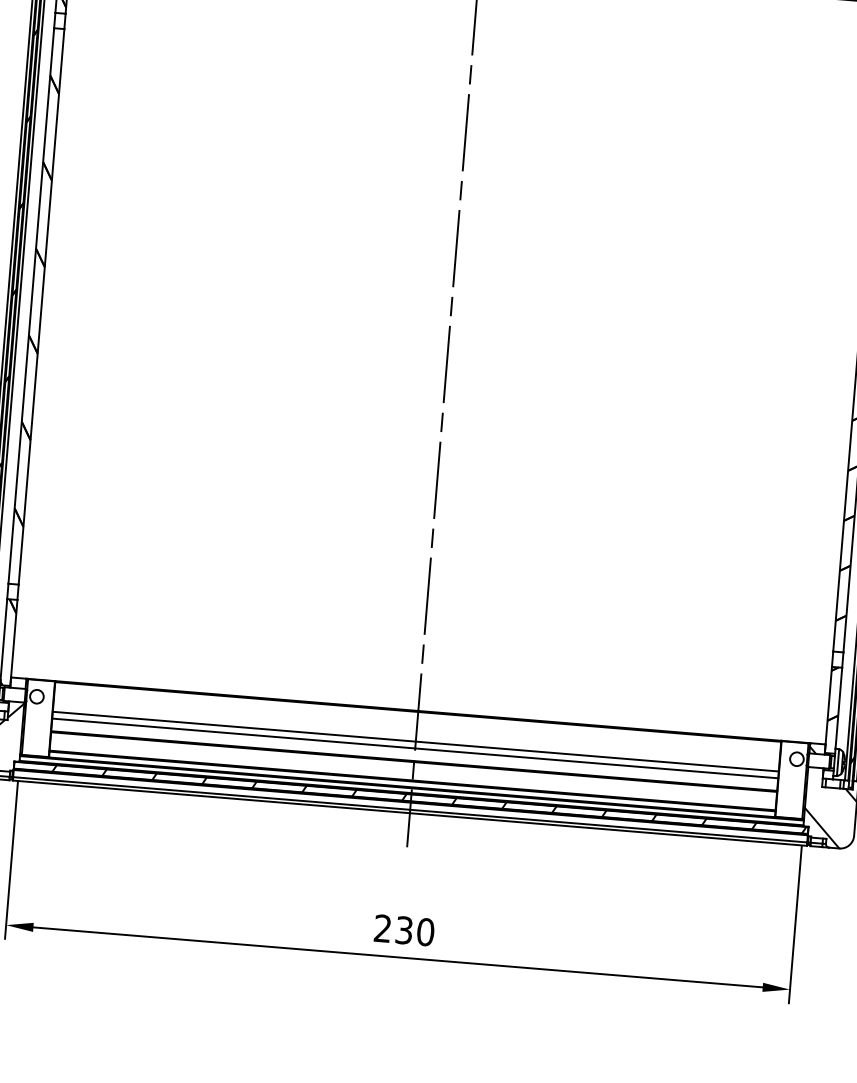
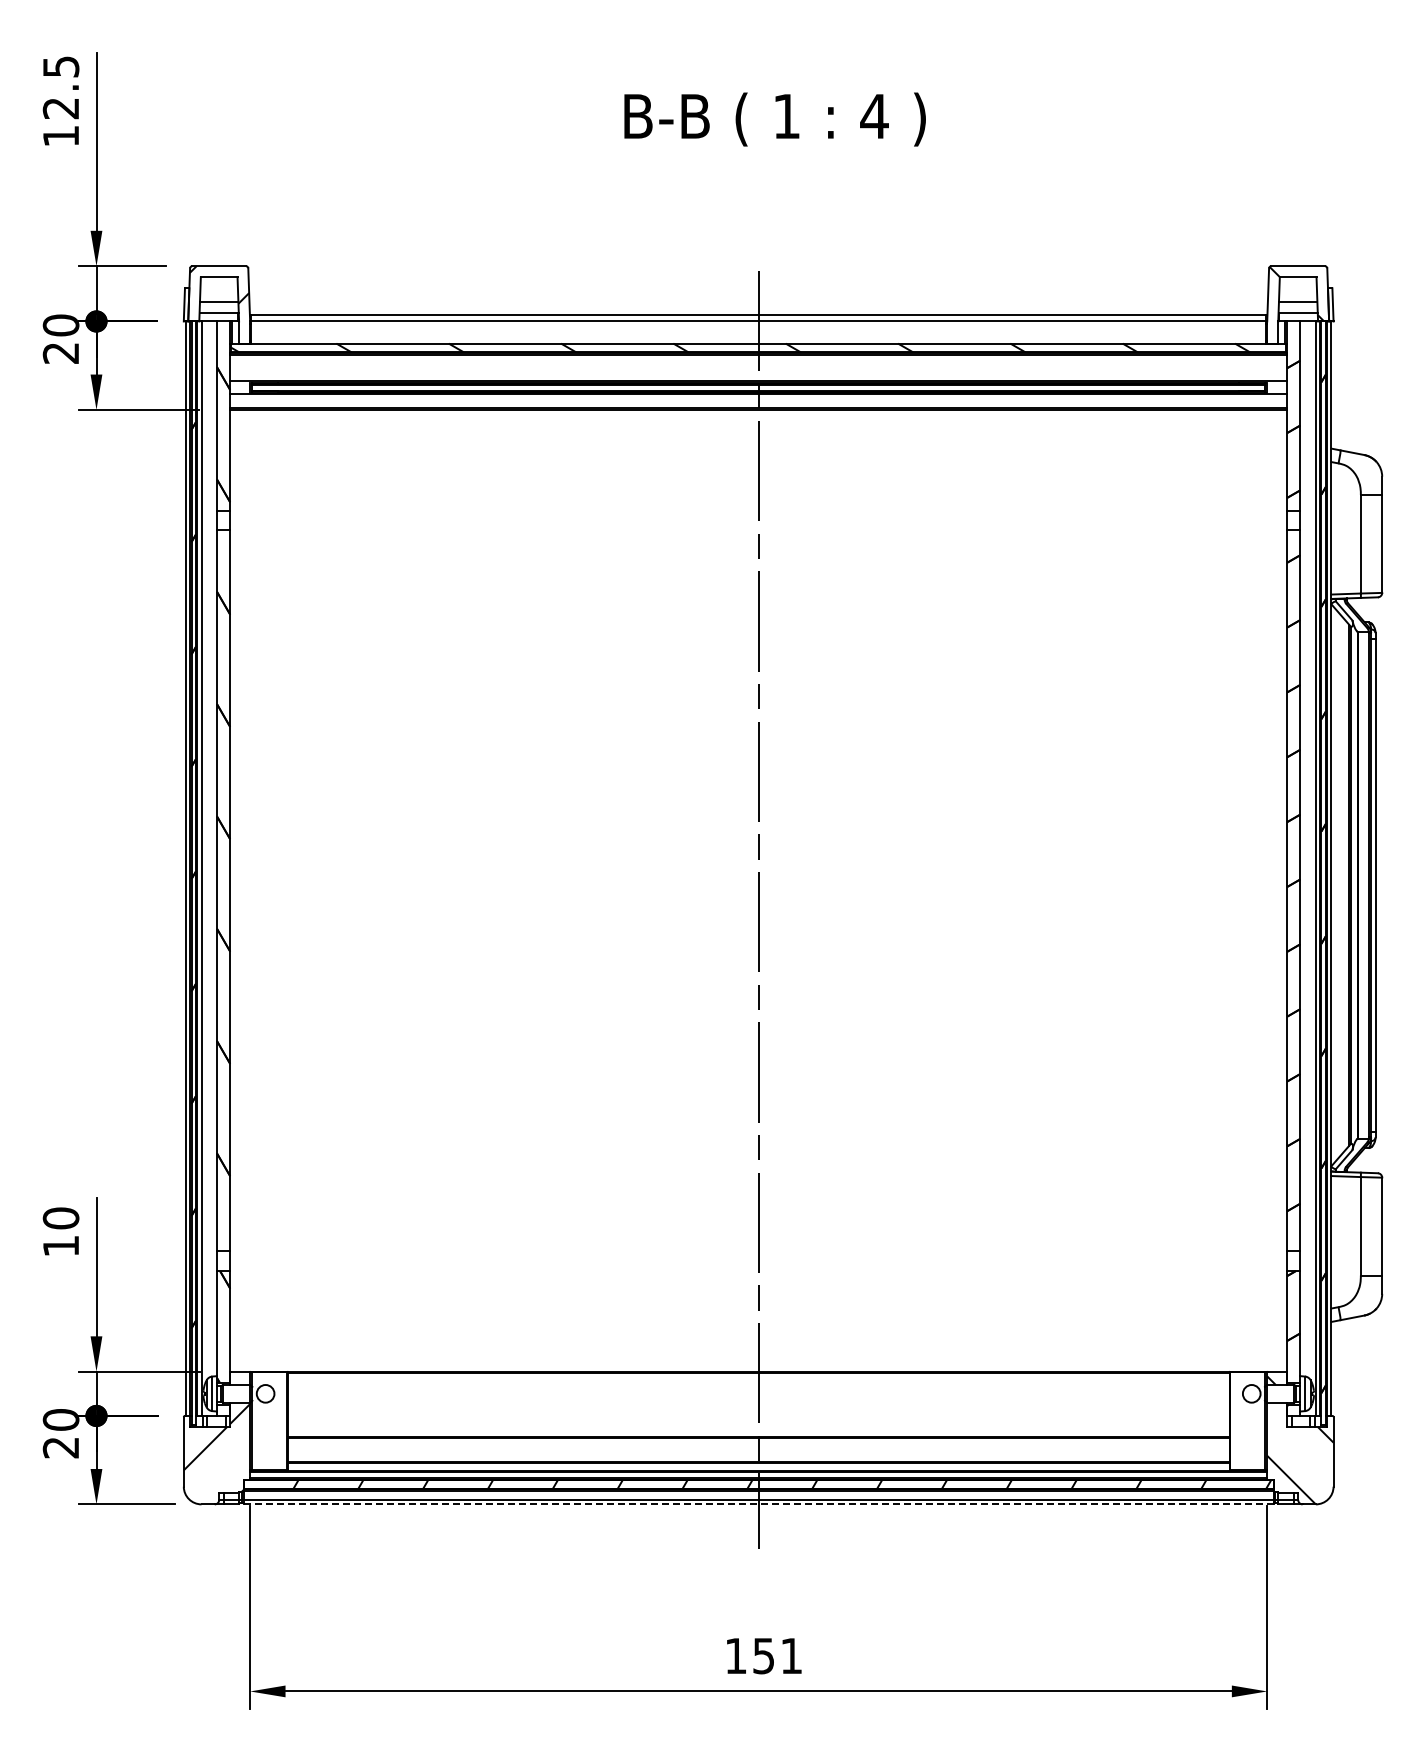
line: (415, 741) -> (758, 1411), removed
line: (415, 748) -> (758, 1420), removed
line: (409, 813) -> (758, 1504), solid -> dashed
text: (404, 929) -> (763, 1655), 230 -> 151

